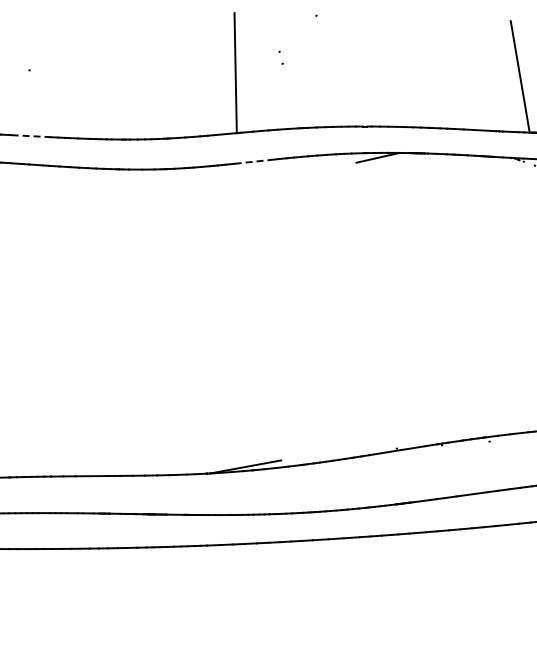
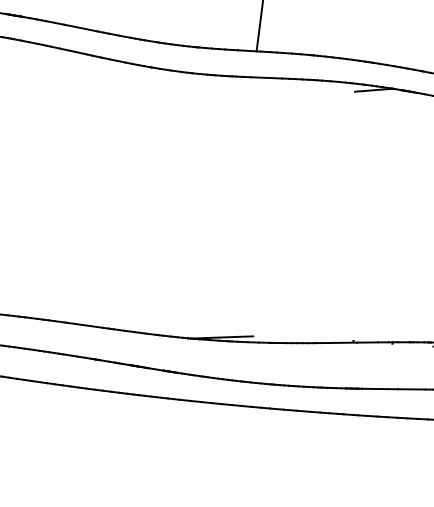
line: (31, 136) -> (80, 28), dashed -> solid
line: (253, 161) -> (267, 77), dashed -> solid

